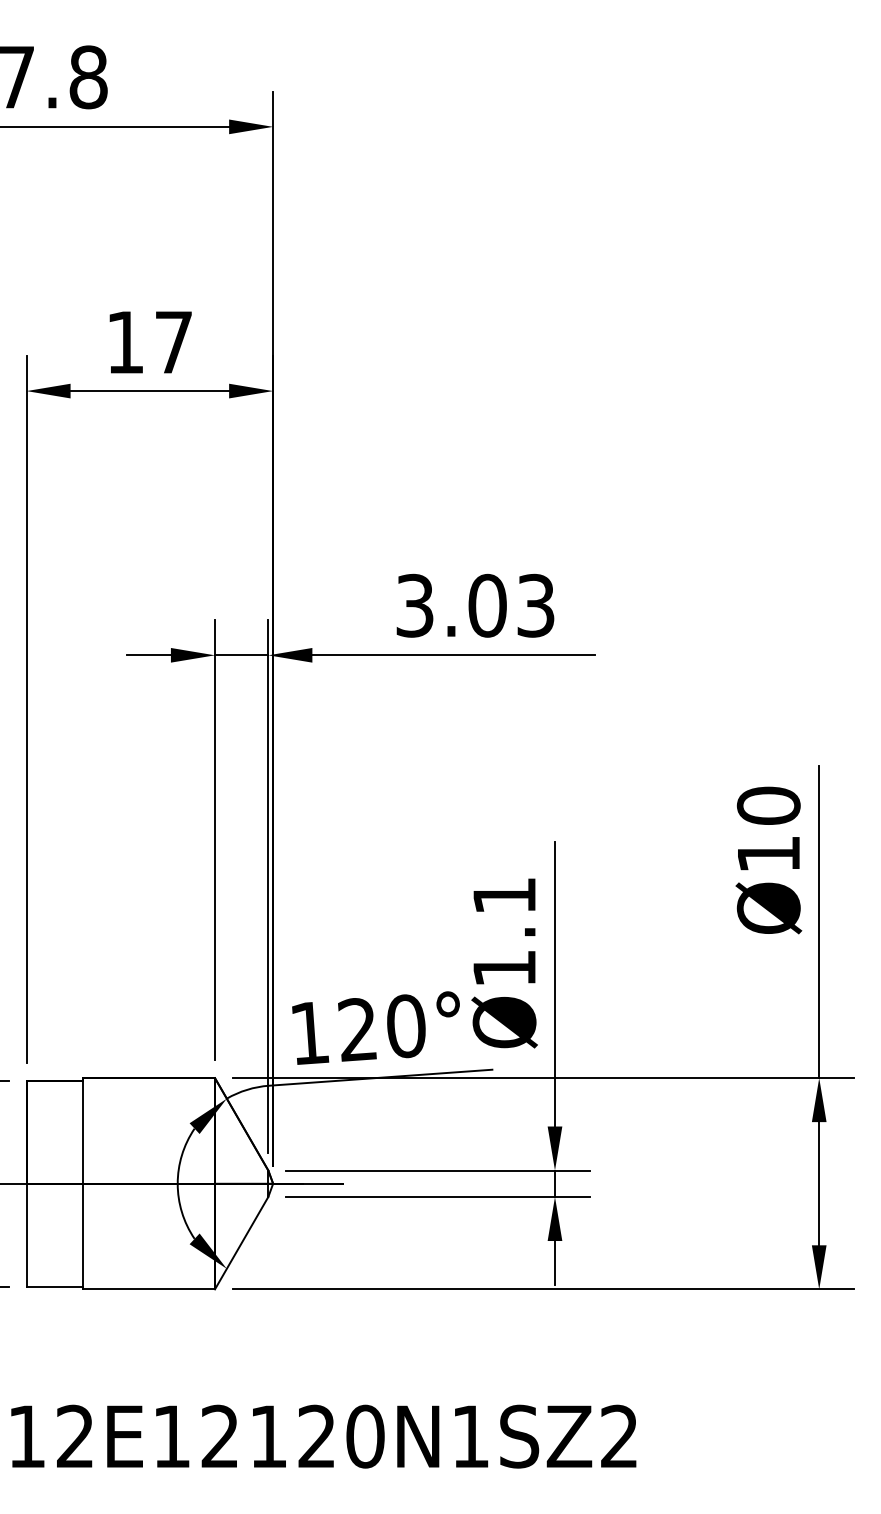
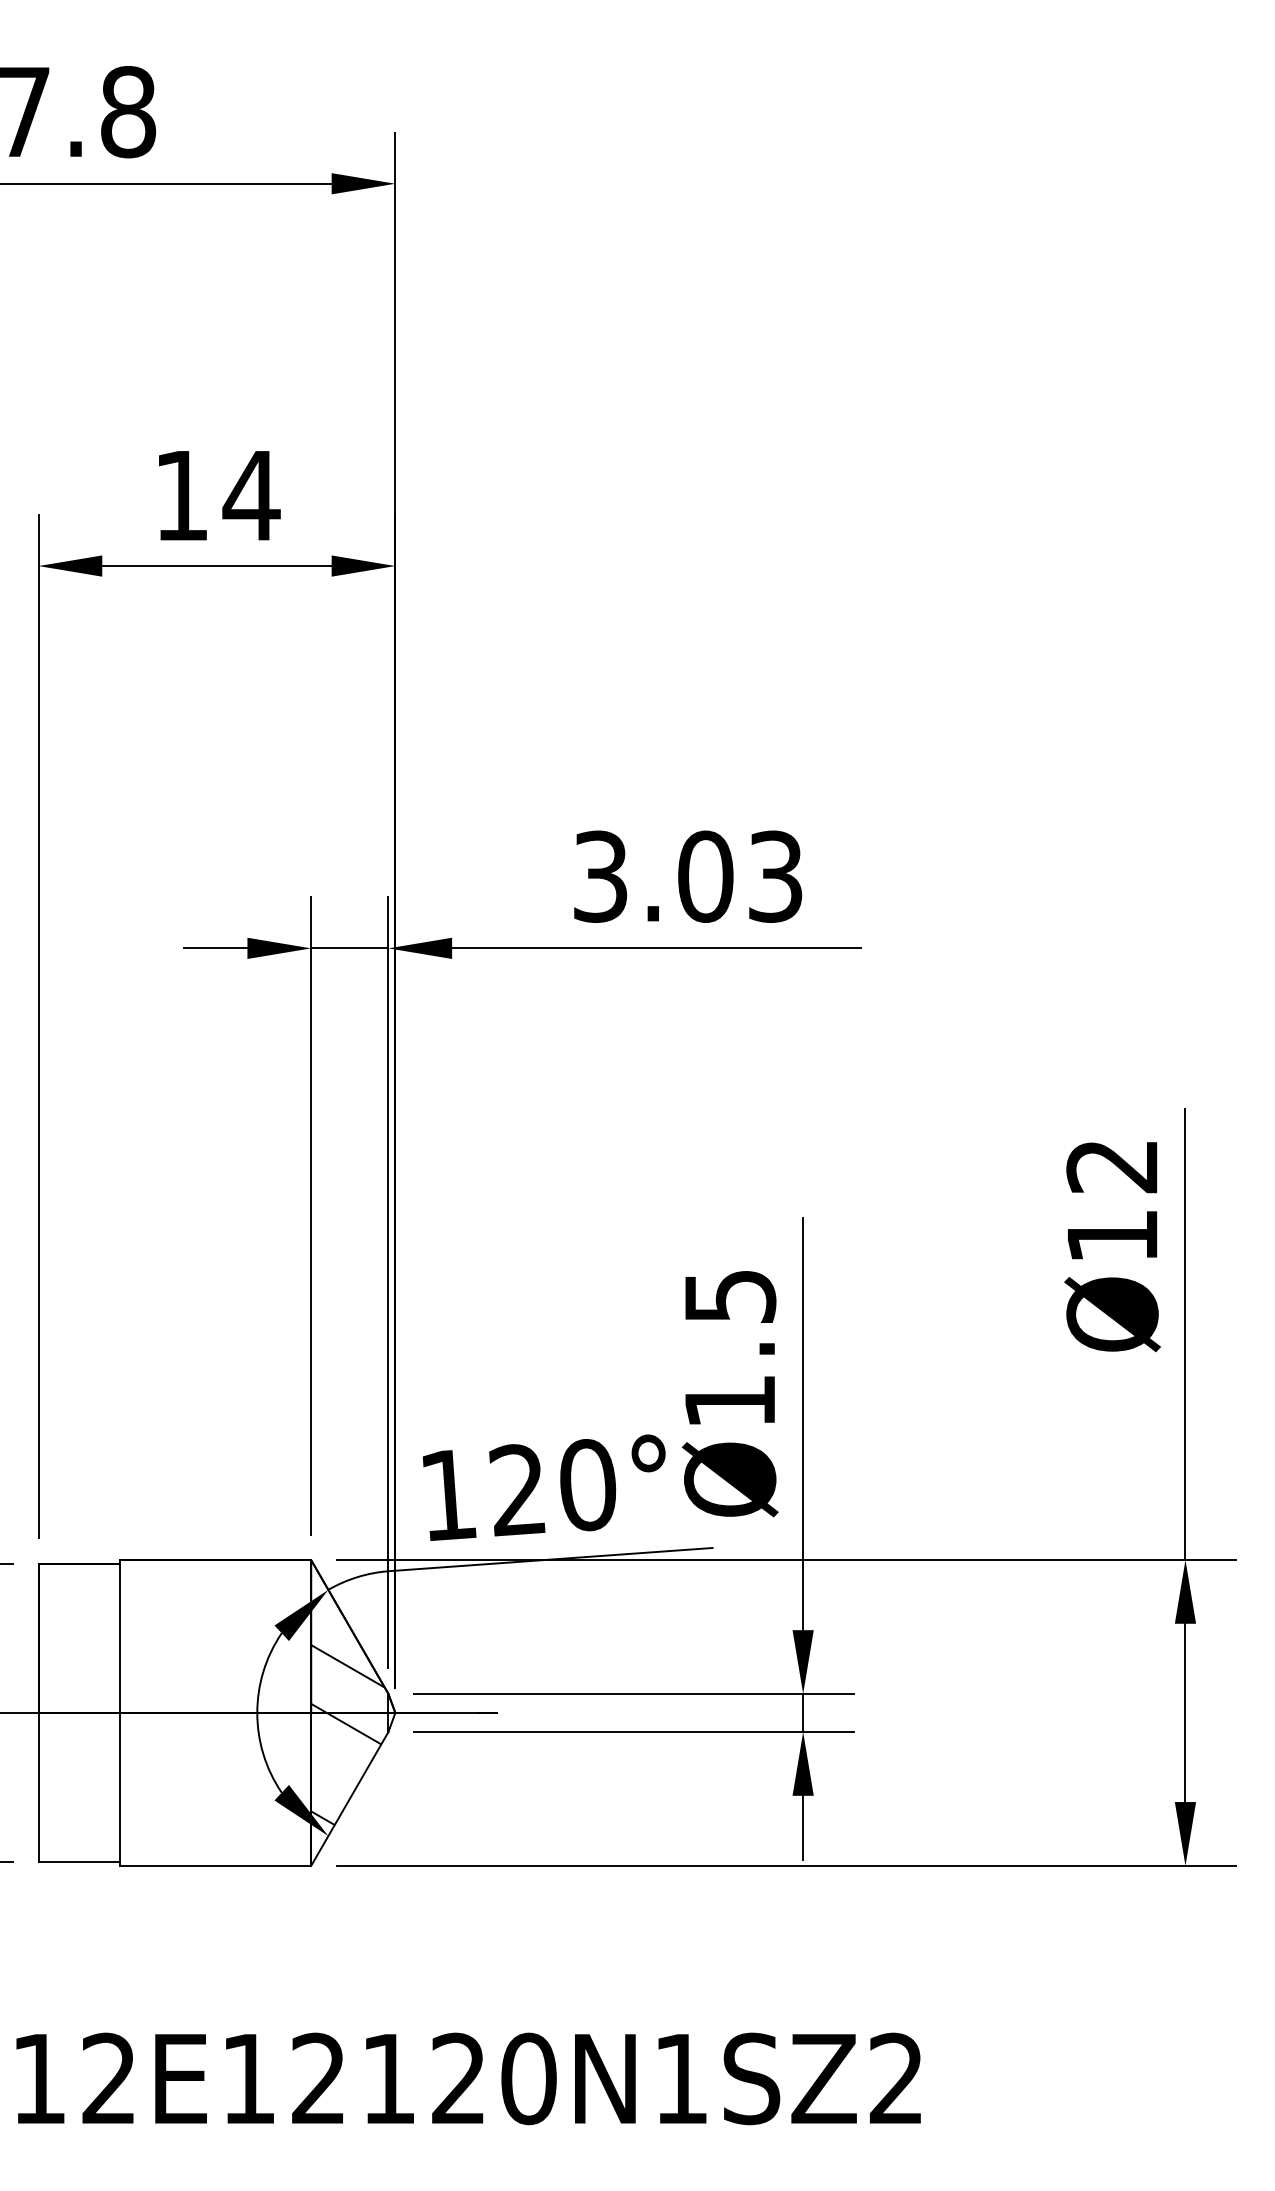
text: (173, 342) -> (251, 495), 17 -> 14
text: (768, 805) -> (1112, 1165), Ø10 -> Ø12
text: (504, 896) -> (730, 1297), Ø1.1 -> Ø1.5
hatch: (240, 1198) -> (348, 1734), added

